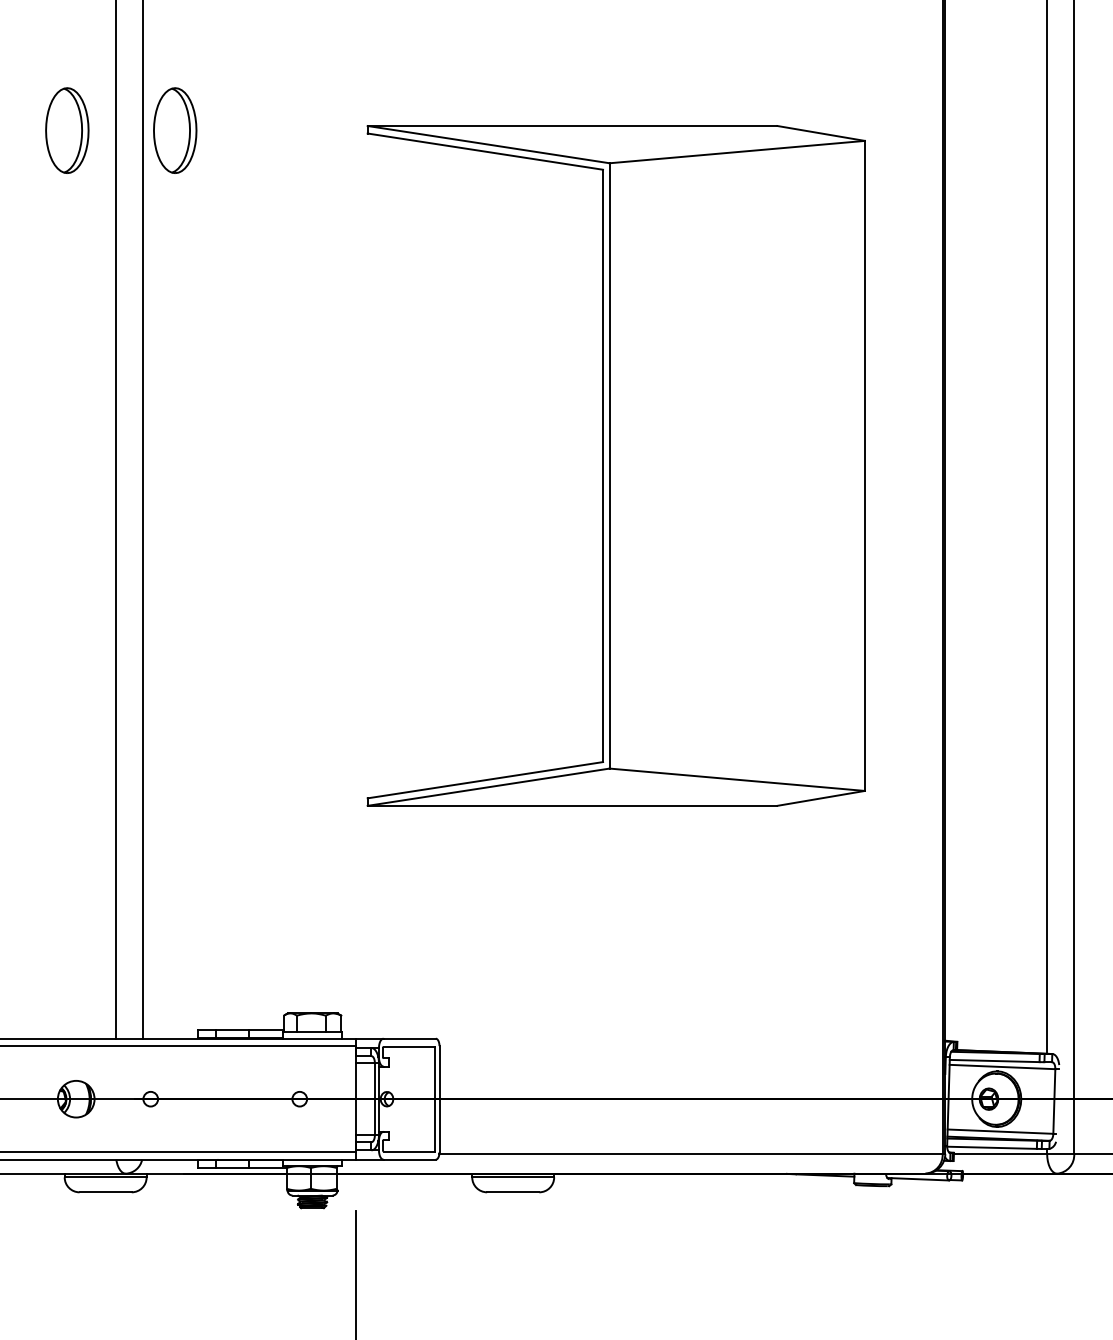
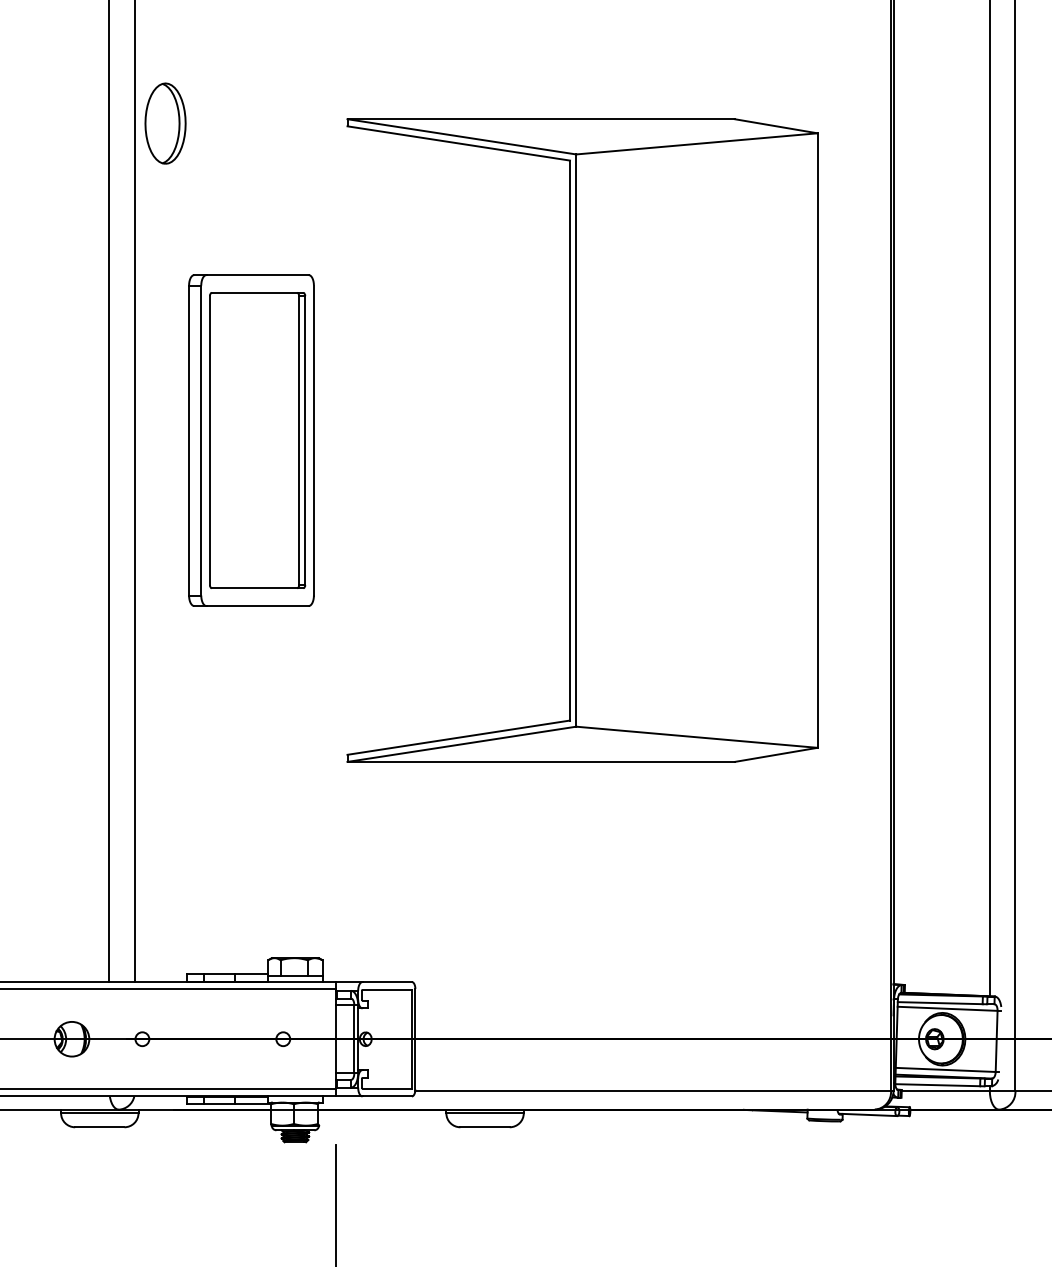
part: (67, 130) -> (63, 123), removed
part: (266, 465) -> (251, 440), added

